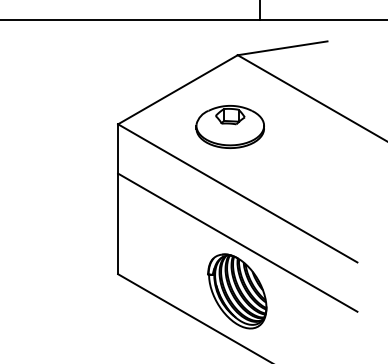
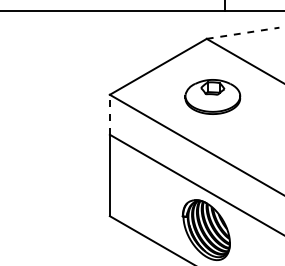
line: (283, 48) -> (243, 33), solid -> dashed
part: (229, 126) -> (212, 96), moved
line: (118, 148) -> (110, 114), solid -> dashed

